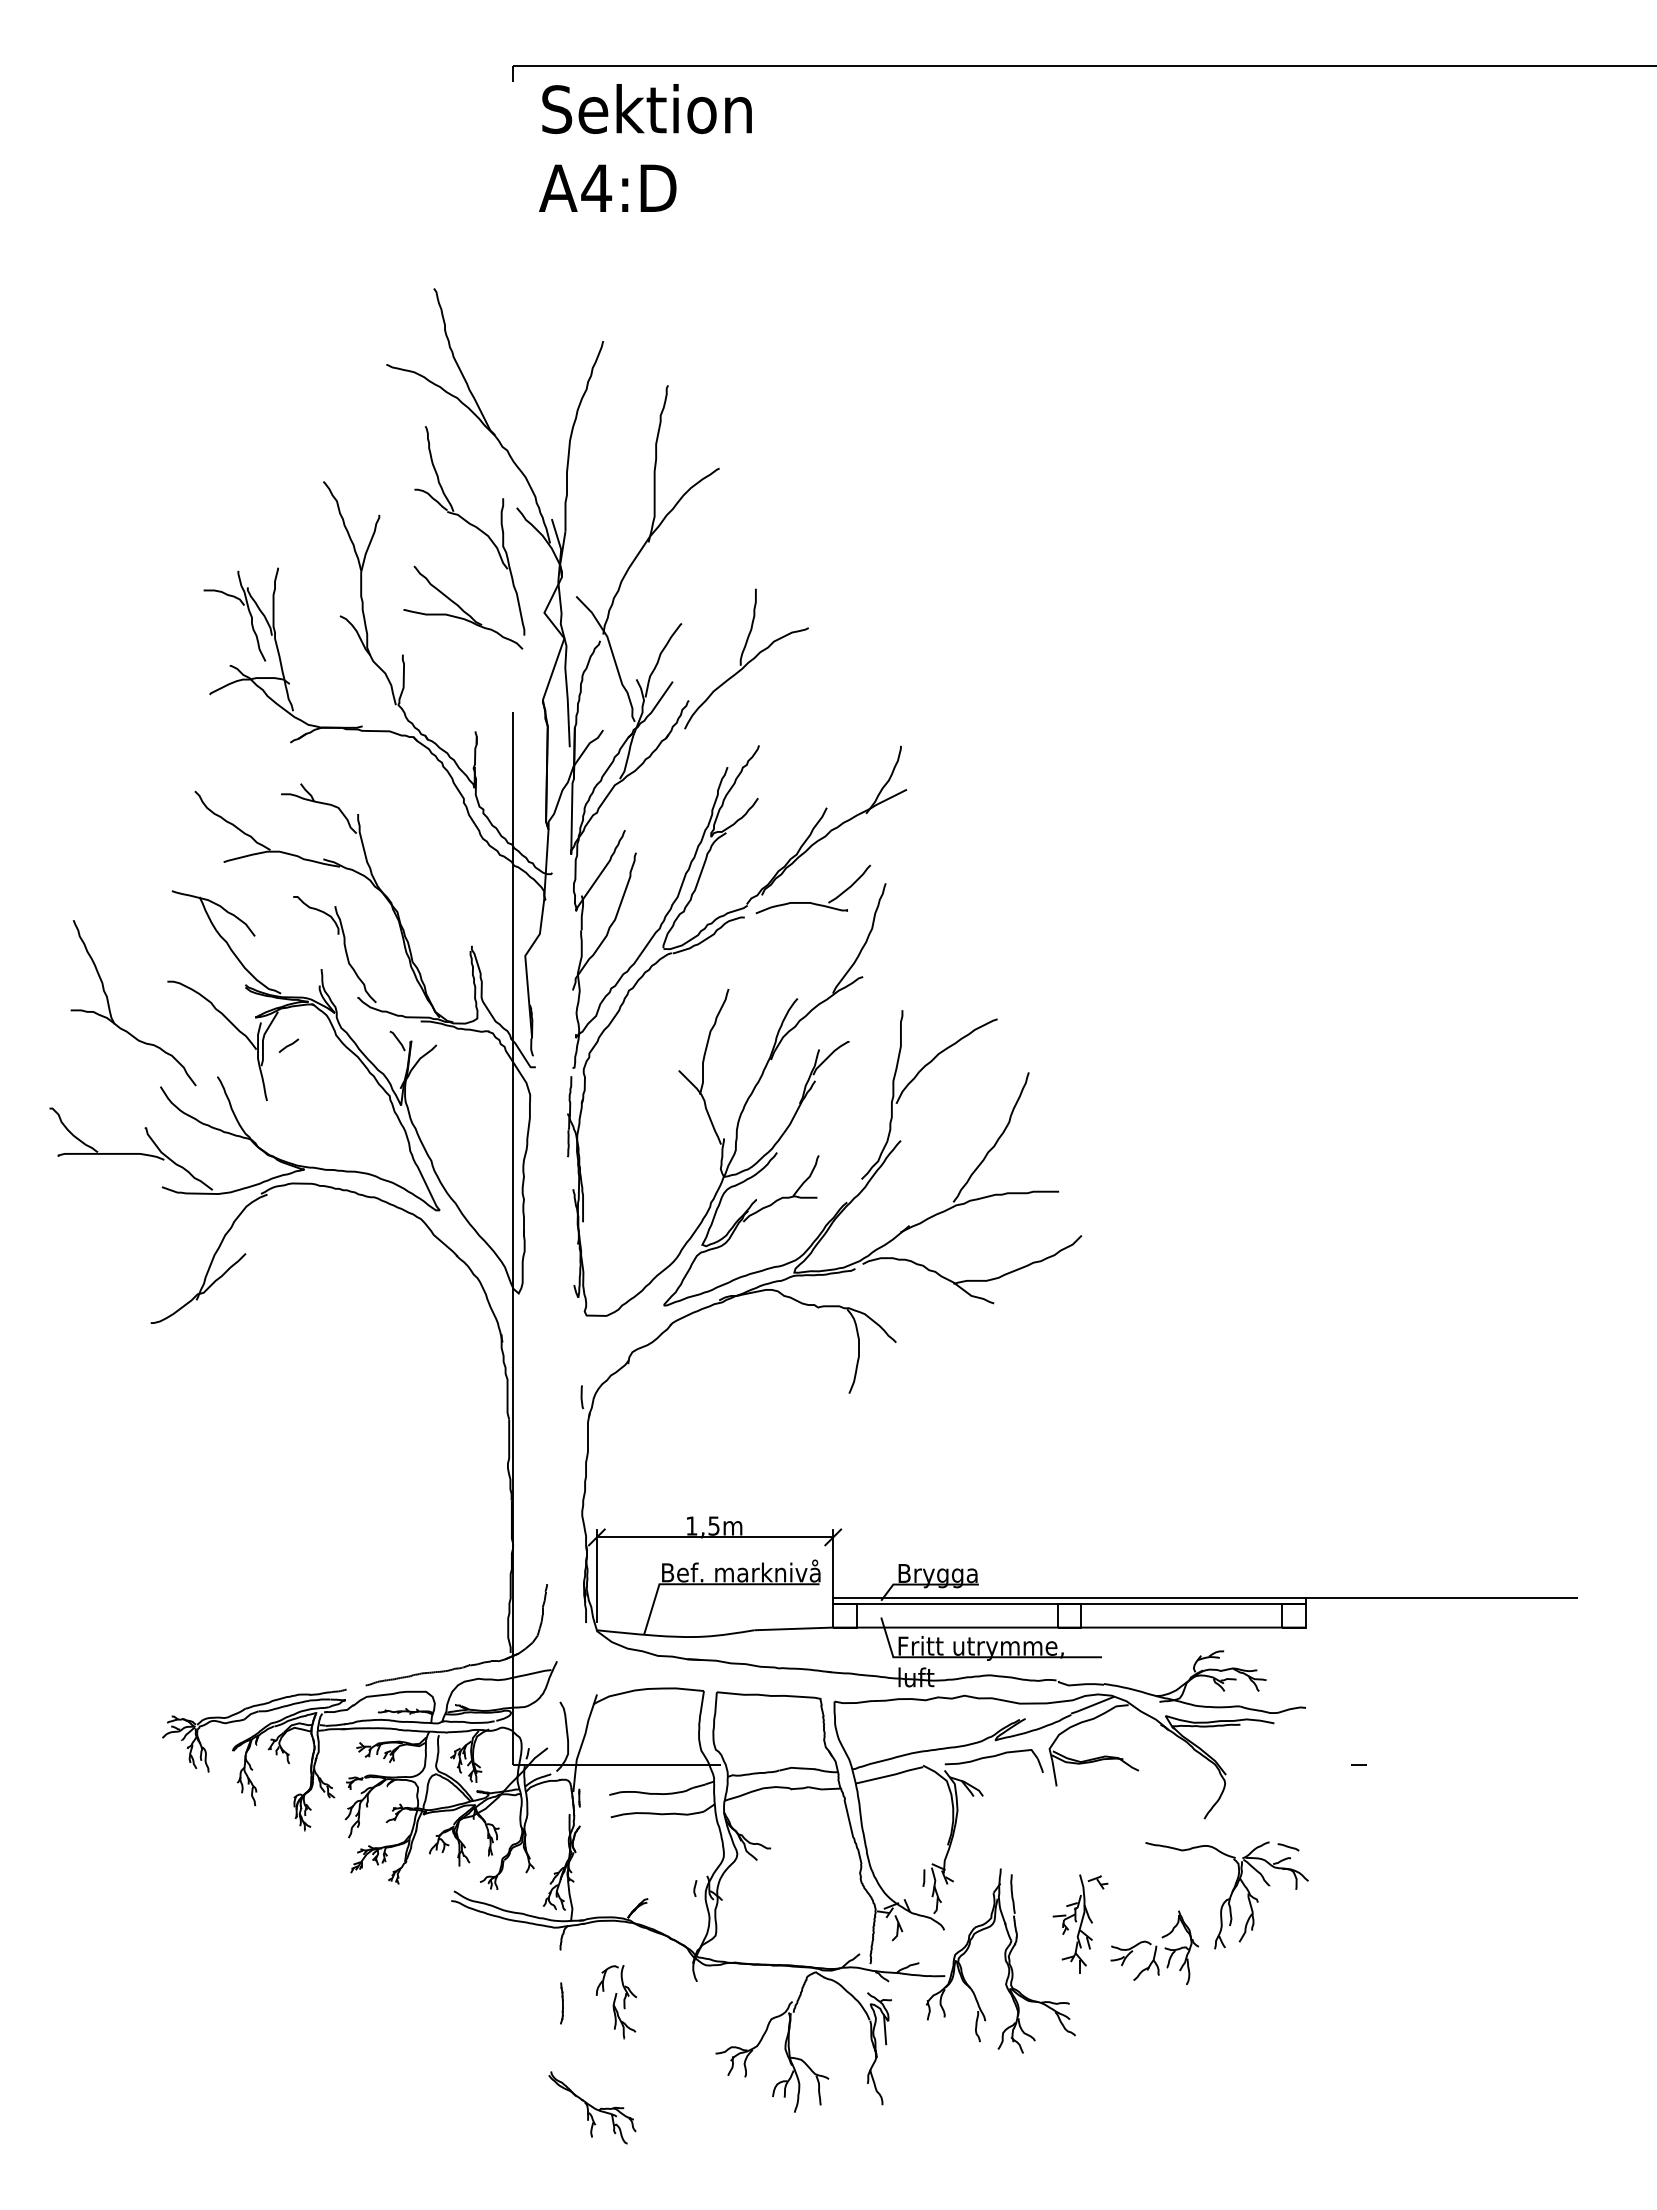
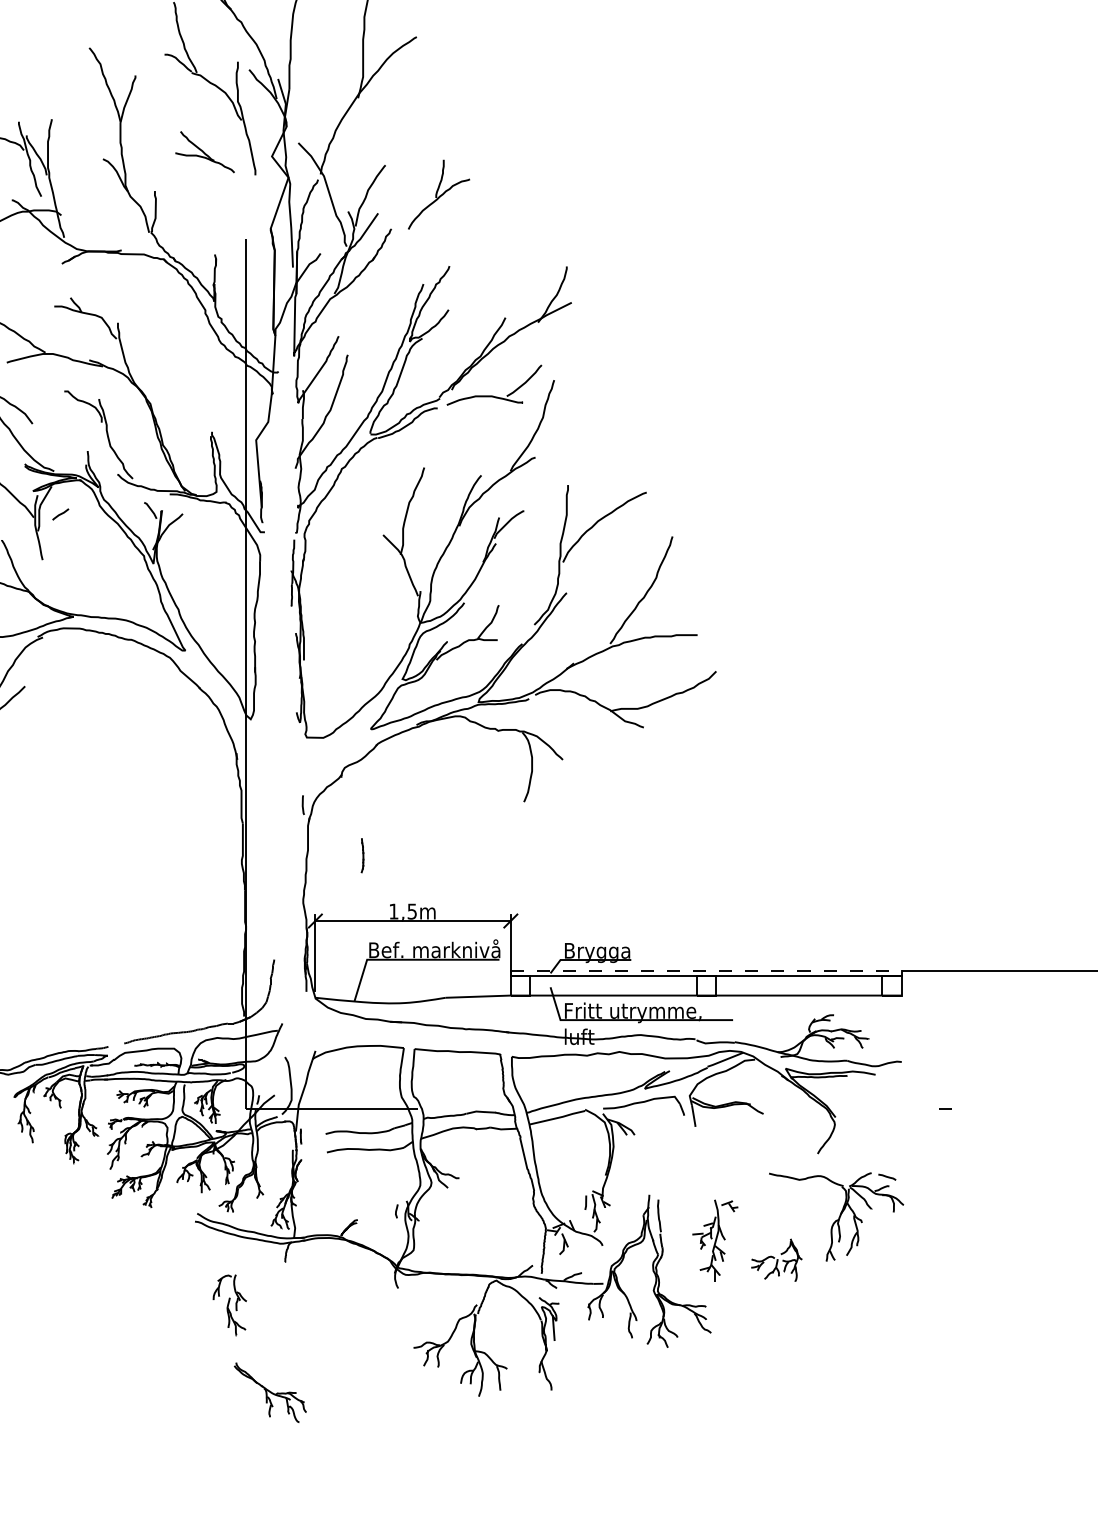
part: (463, 607) -> (205, 152), size x0.6
part: (746, 658) -> (439, 194), size x0.6
line: (1070, 1598) -> (707, 971), solid -> dashed
part: (1154, 1947) -> (776, 1260), size x0.7
part: (616, 2002) -> (229, 1305), moved
line: (562, 2003) -> (363, 855), moved
part: (592, 2107) -> (270, 1392), moved

